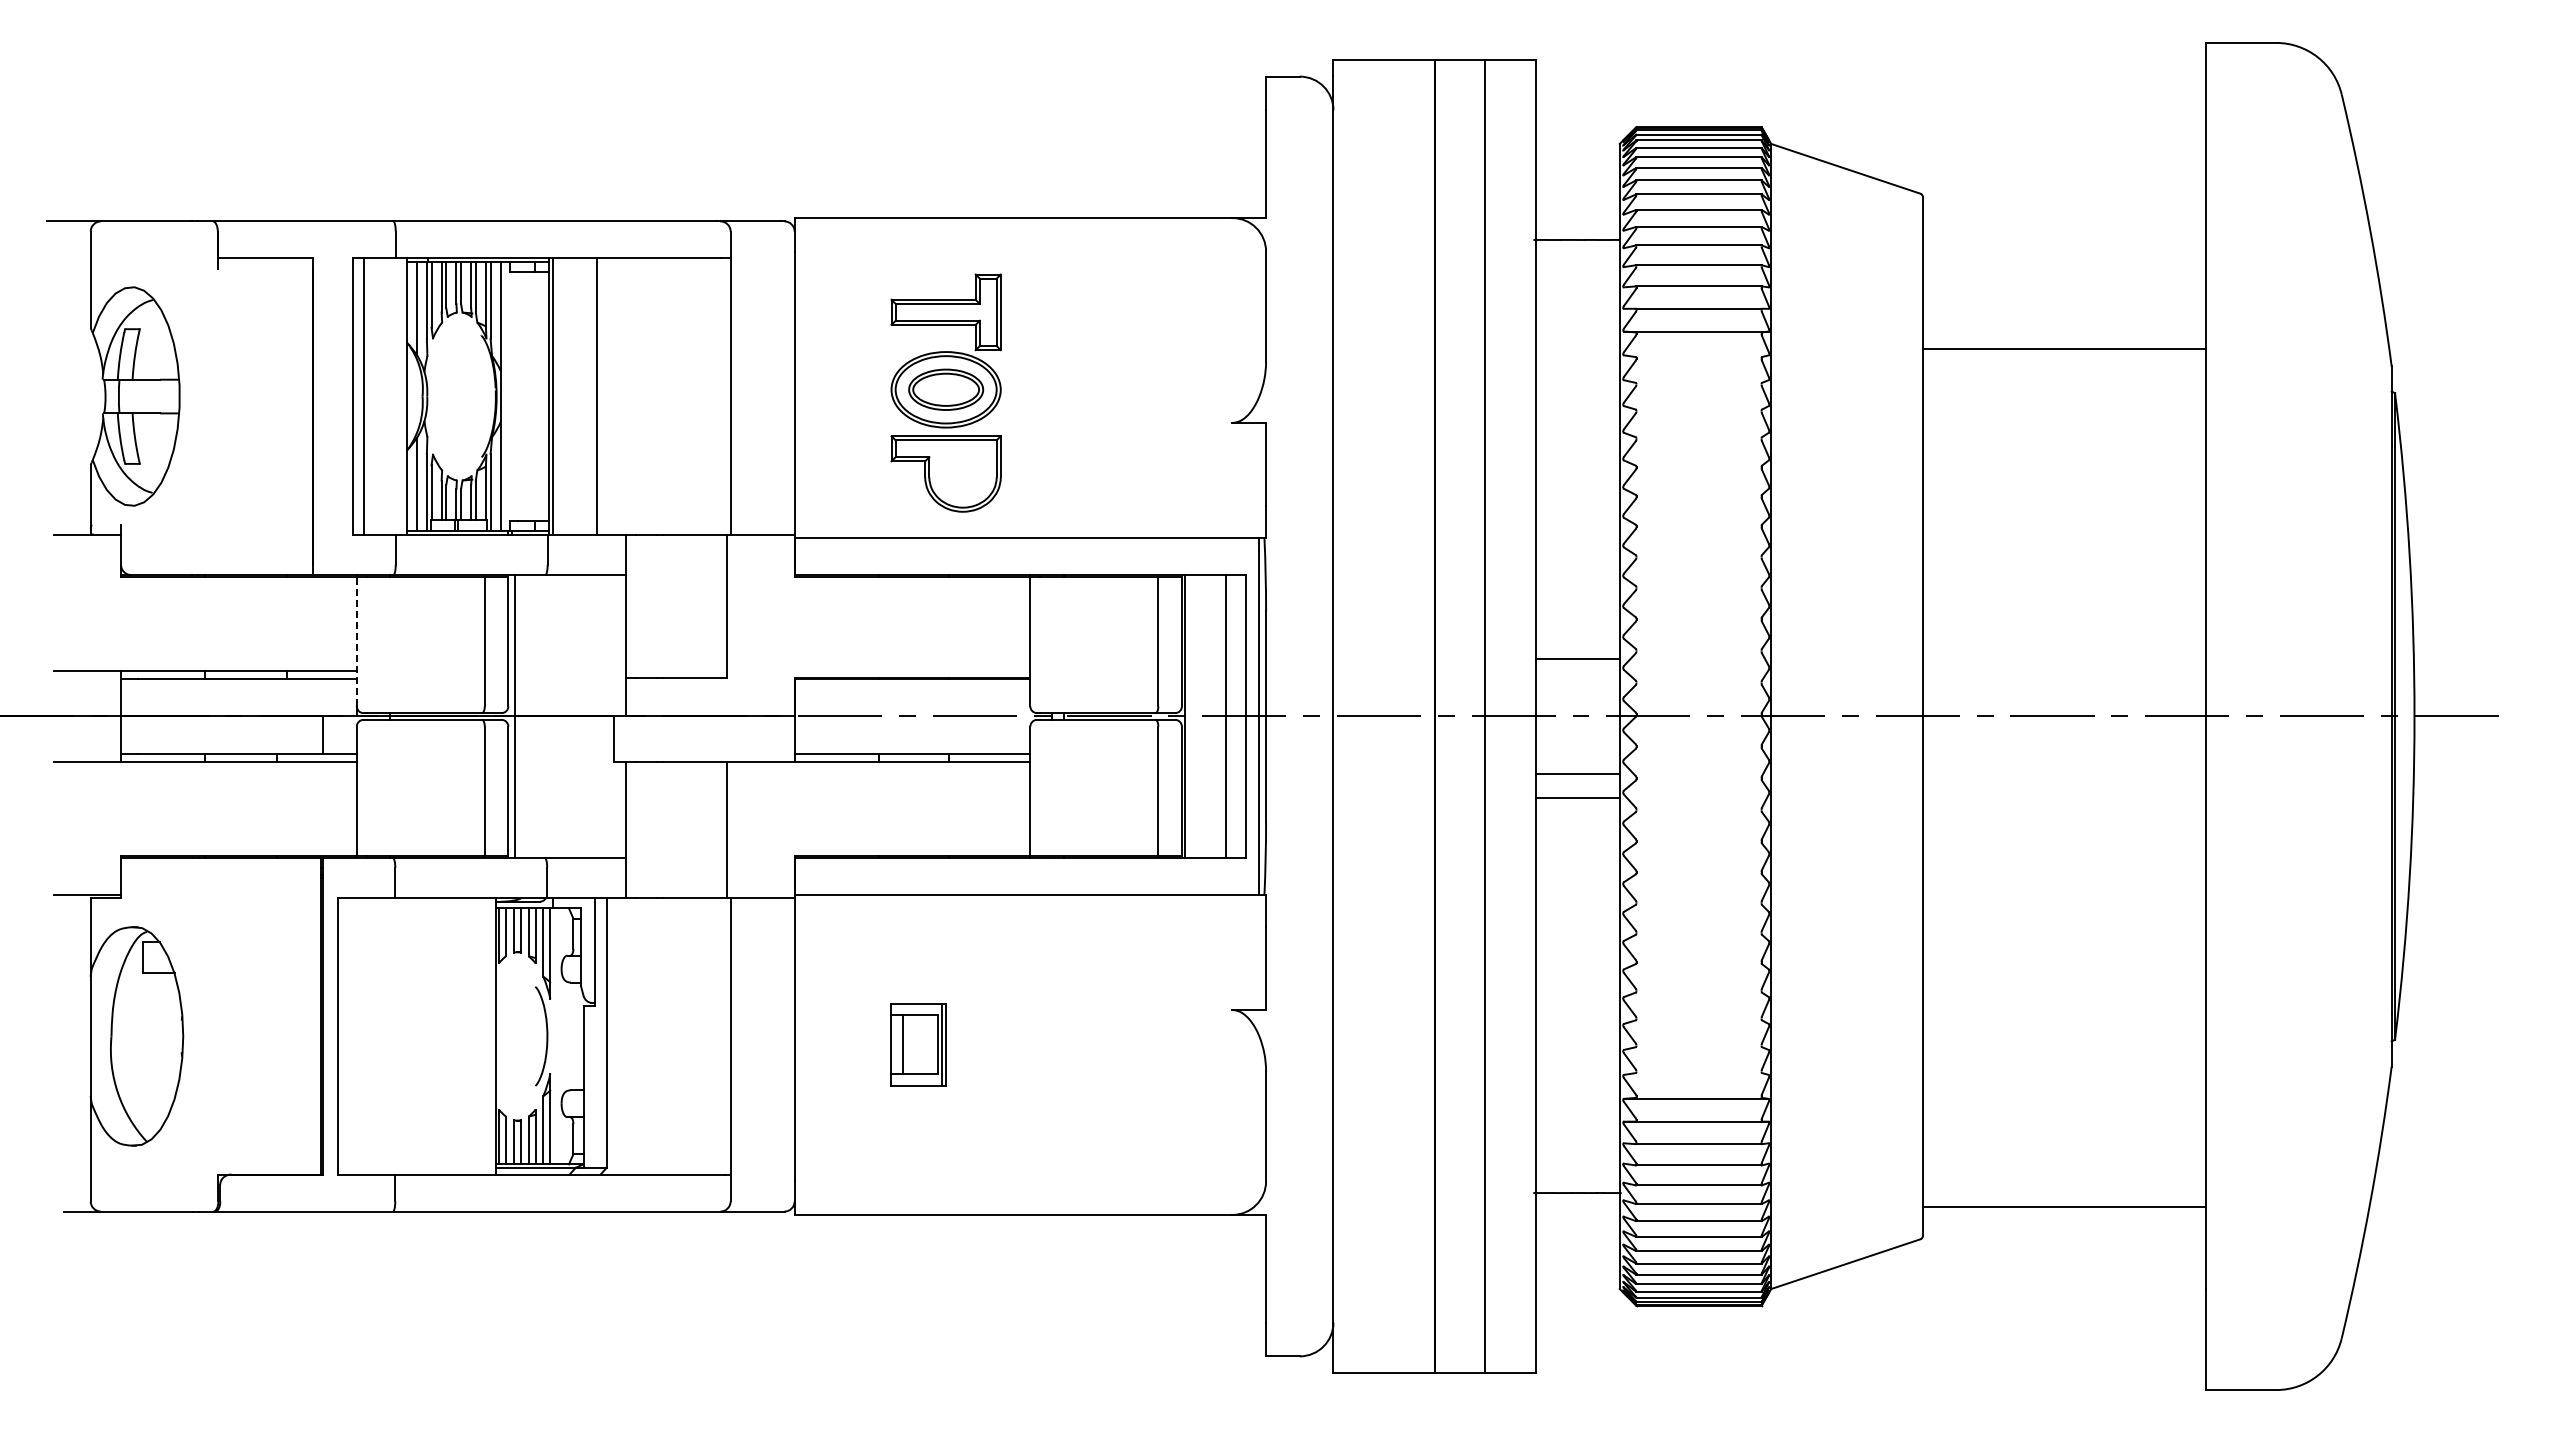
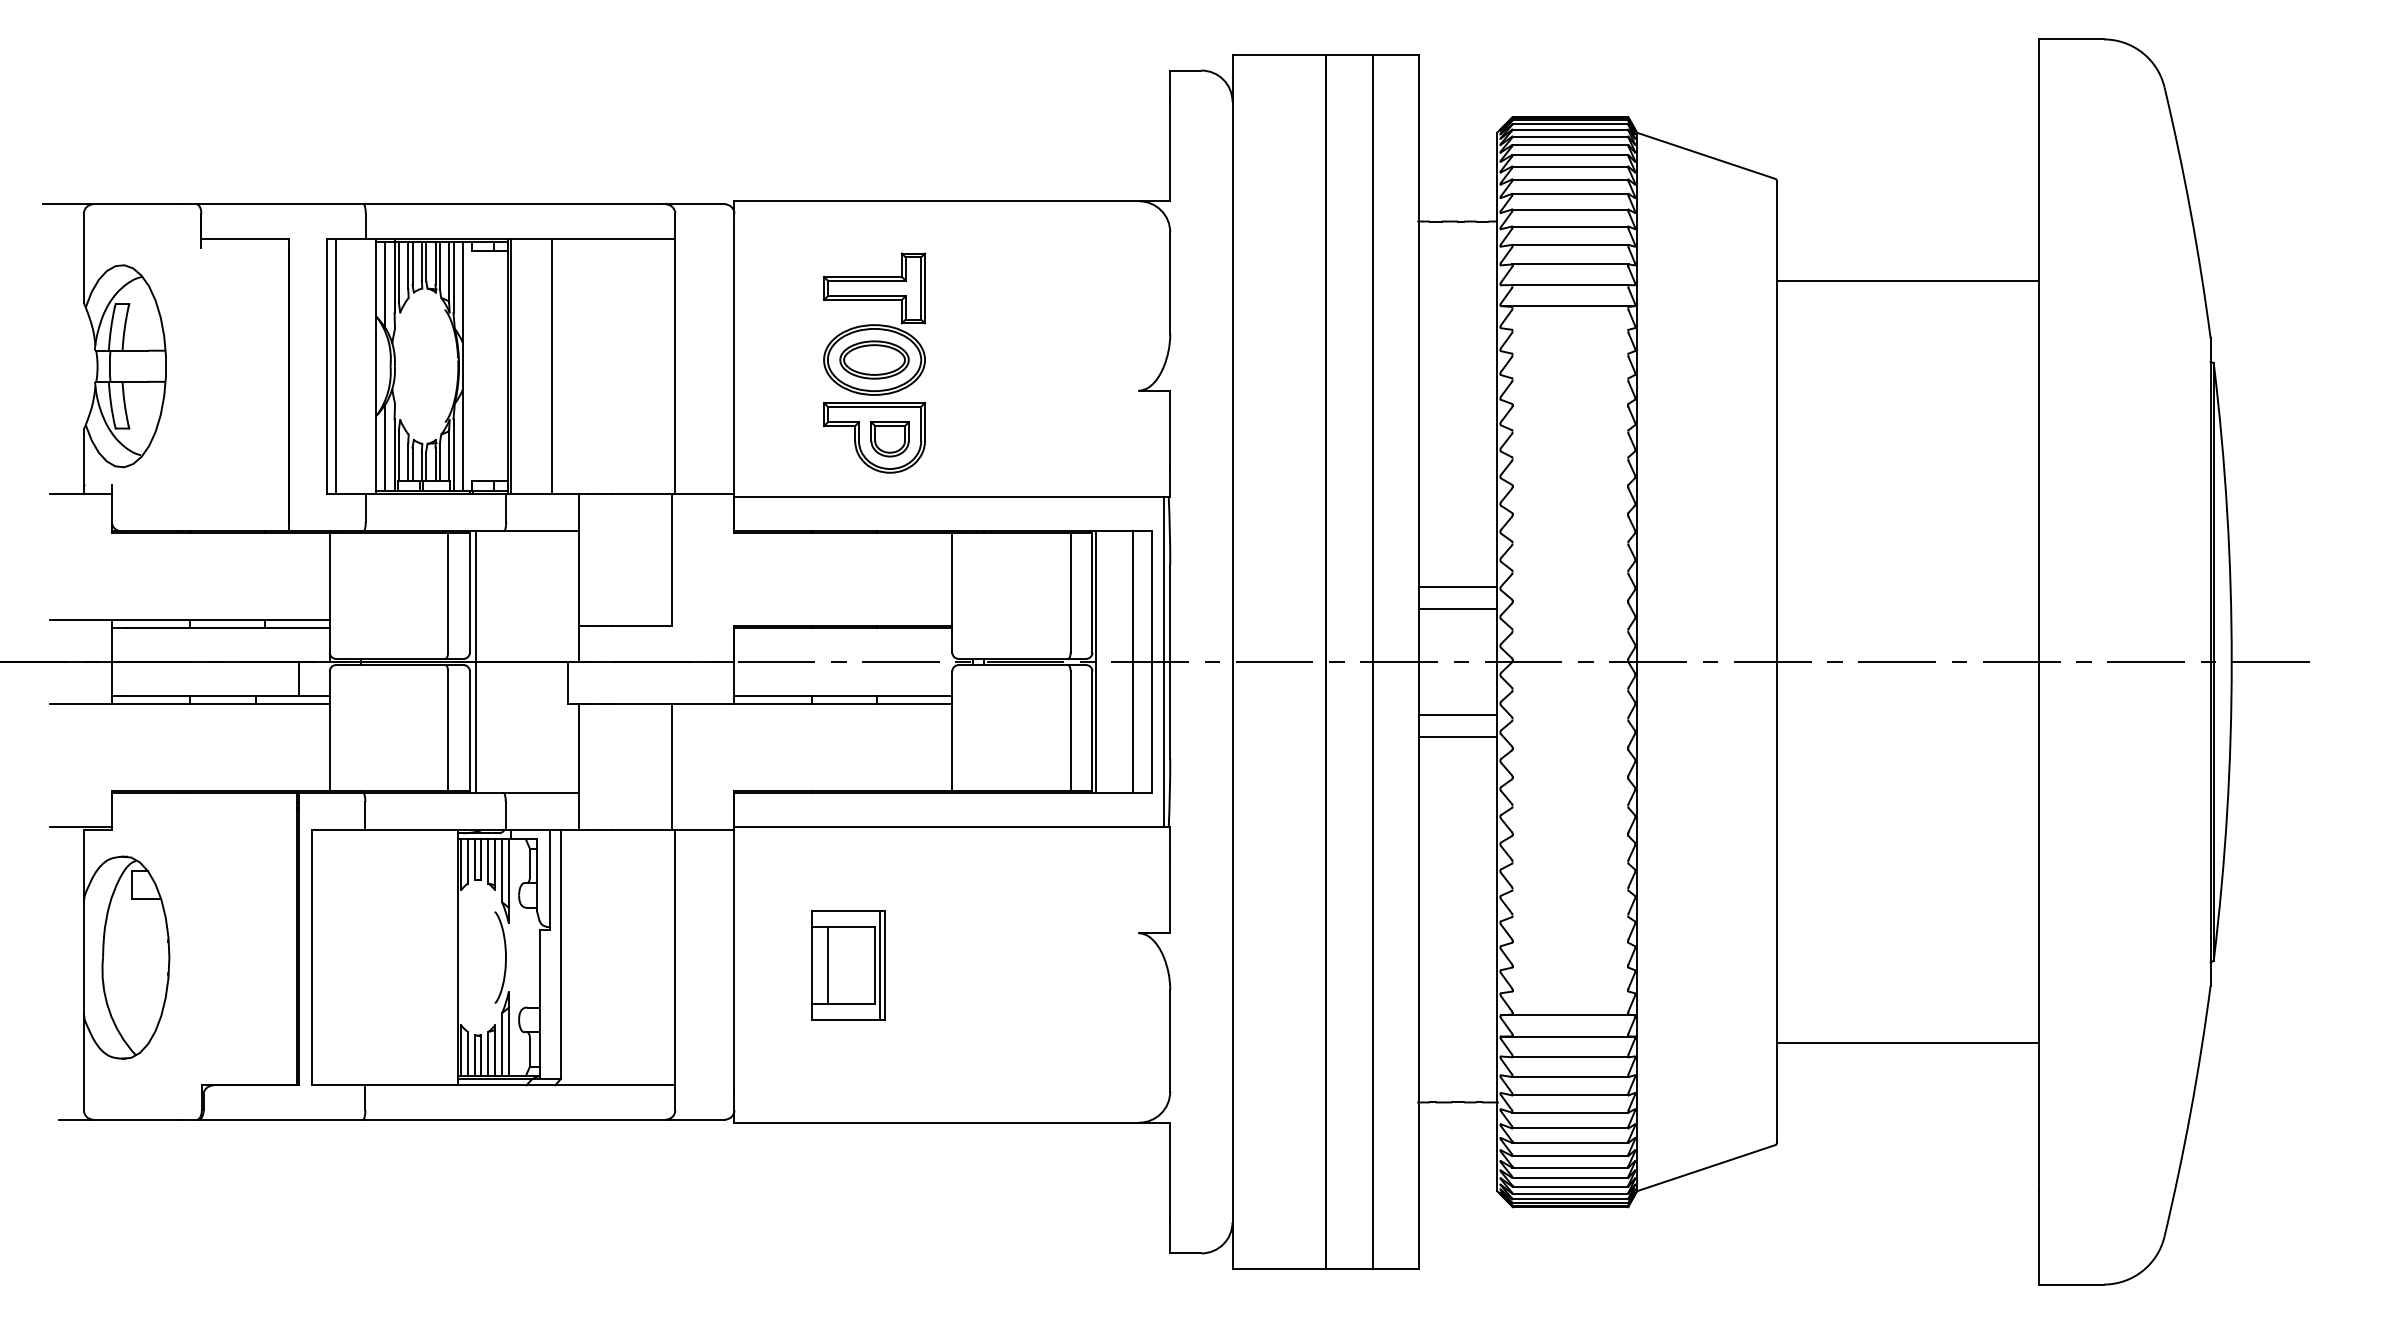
line: (2063, 348) -> (1907, 280), moved
part: (962, 475) -> (889, 439), added
line: (1577, 635) -> (1458, 587), added
line: (356, 641) -> (329, 592), dashed -> solid
part: (918, 1044) -> (848, 965), size x1.43
line: (2063, 1207) -> (1907, 1043), moved

